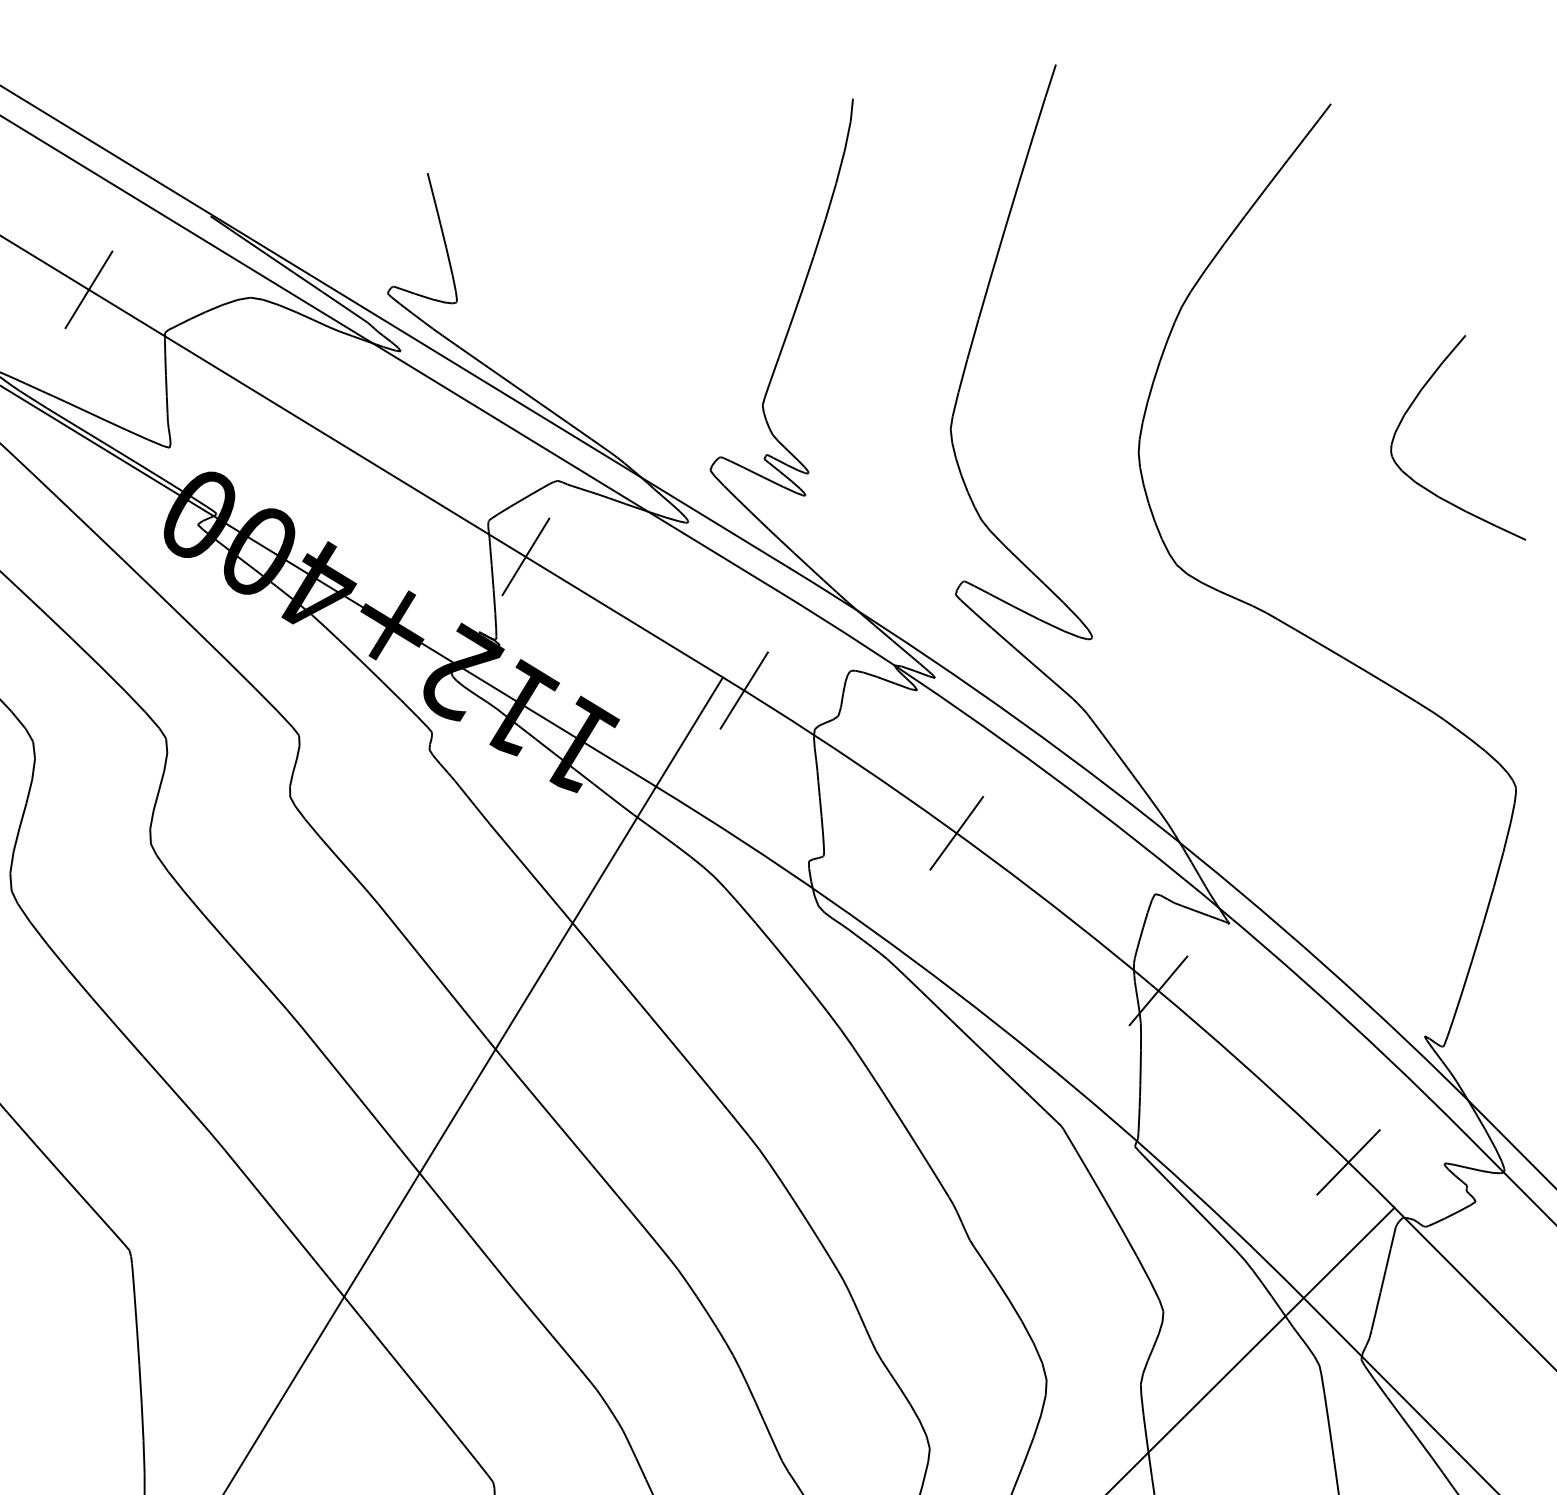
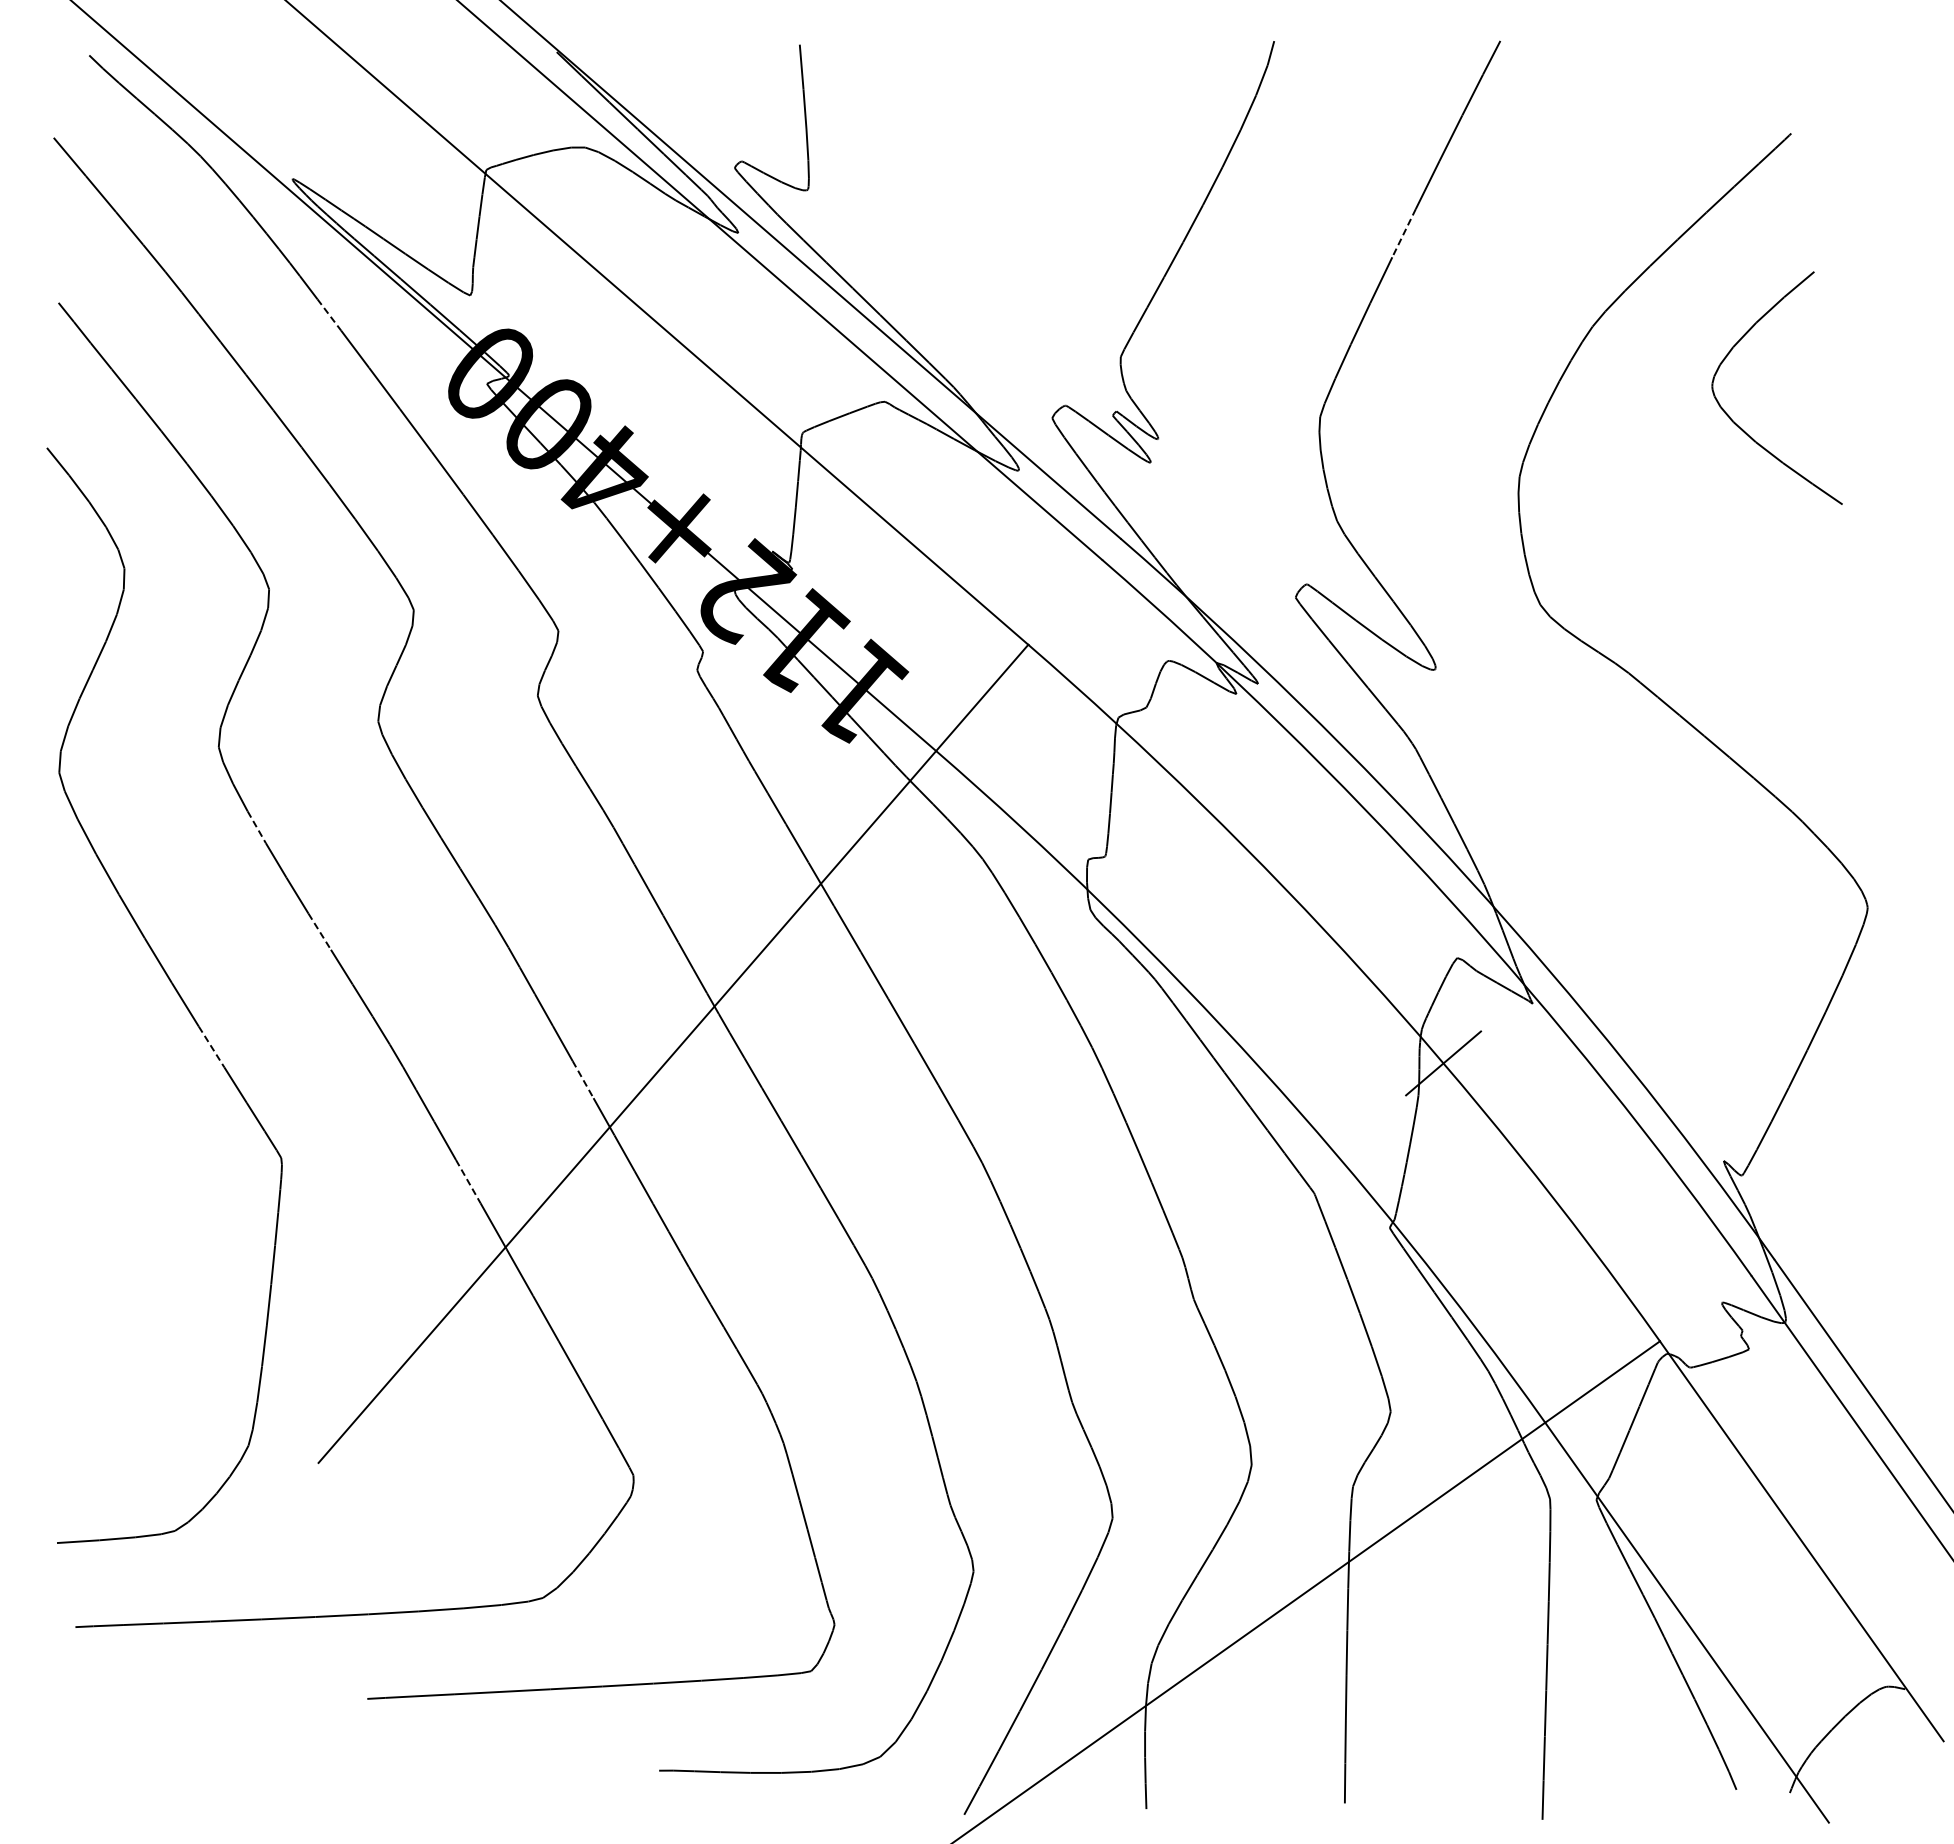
line: (998, 251) -> (1404, 233), solid -> dashed
line: (88, 289) -> (411, 109), removed
line: (46, 485) -> (329, 314), solid -> dashed
part: (1423, 486) -> (1741, 427), moved
line: (525, 557) -> (836, 478), removed
line: (743, 690) -> (1048, 662), removed
line: (956, 832) -> (1253, 855), removed
line: (58, 957) -> (257, 827), solid -> dashed
line: (130, 1042) -> (320, 932), solid -> dashed
line: (389, 1135) -> (583, 1080), solid -> dashed
line: (50, 1160) -> (211, 1046), solid -> dashed
line: (1348, 1162) -> (1618, 1283), removed
line: (301, 1243) -> (468, 1181), solid -> dashed

